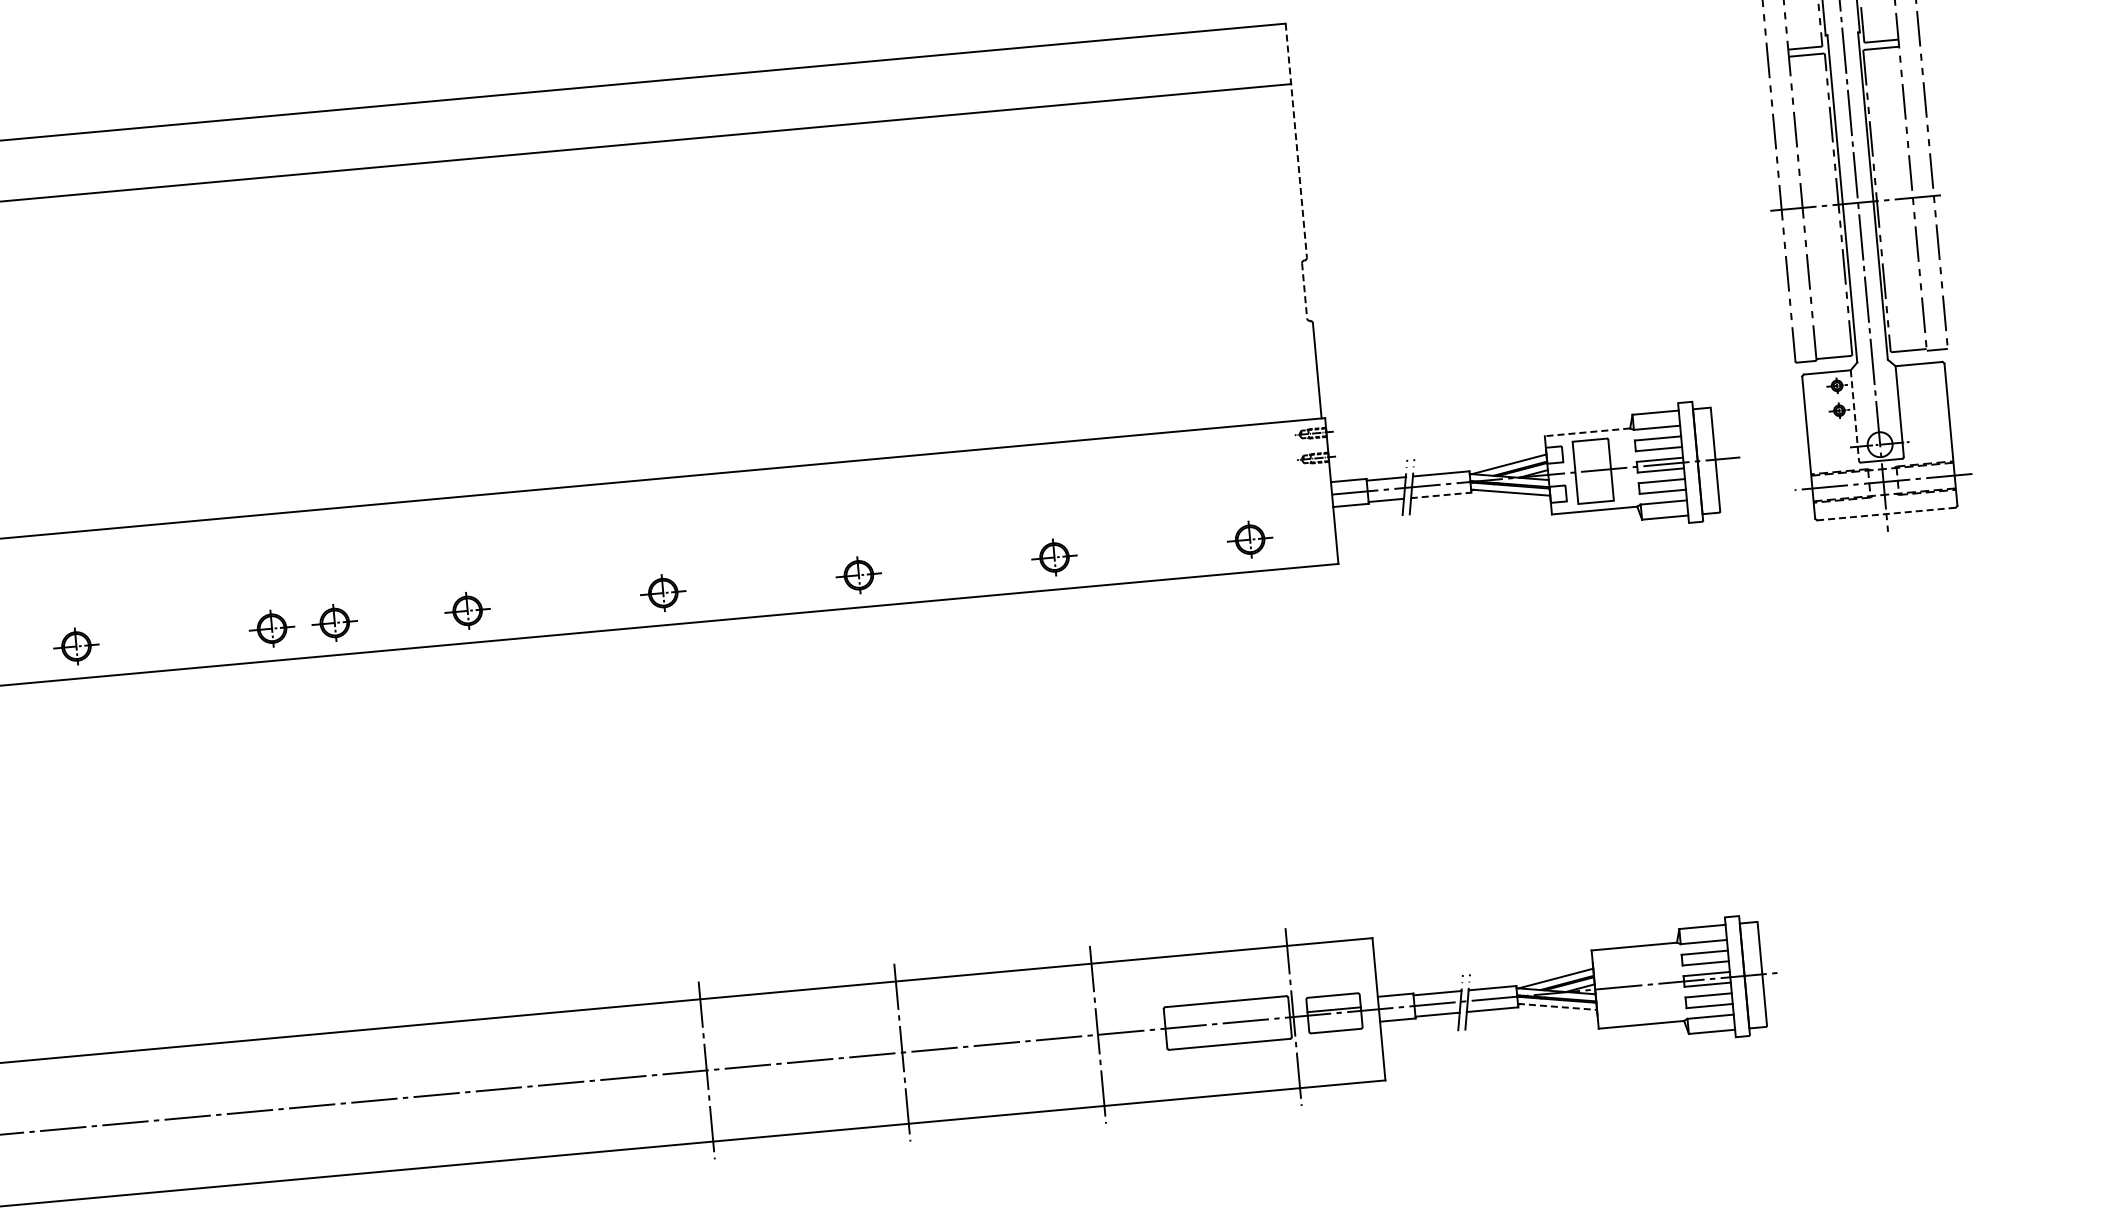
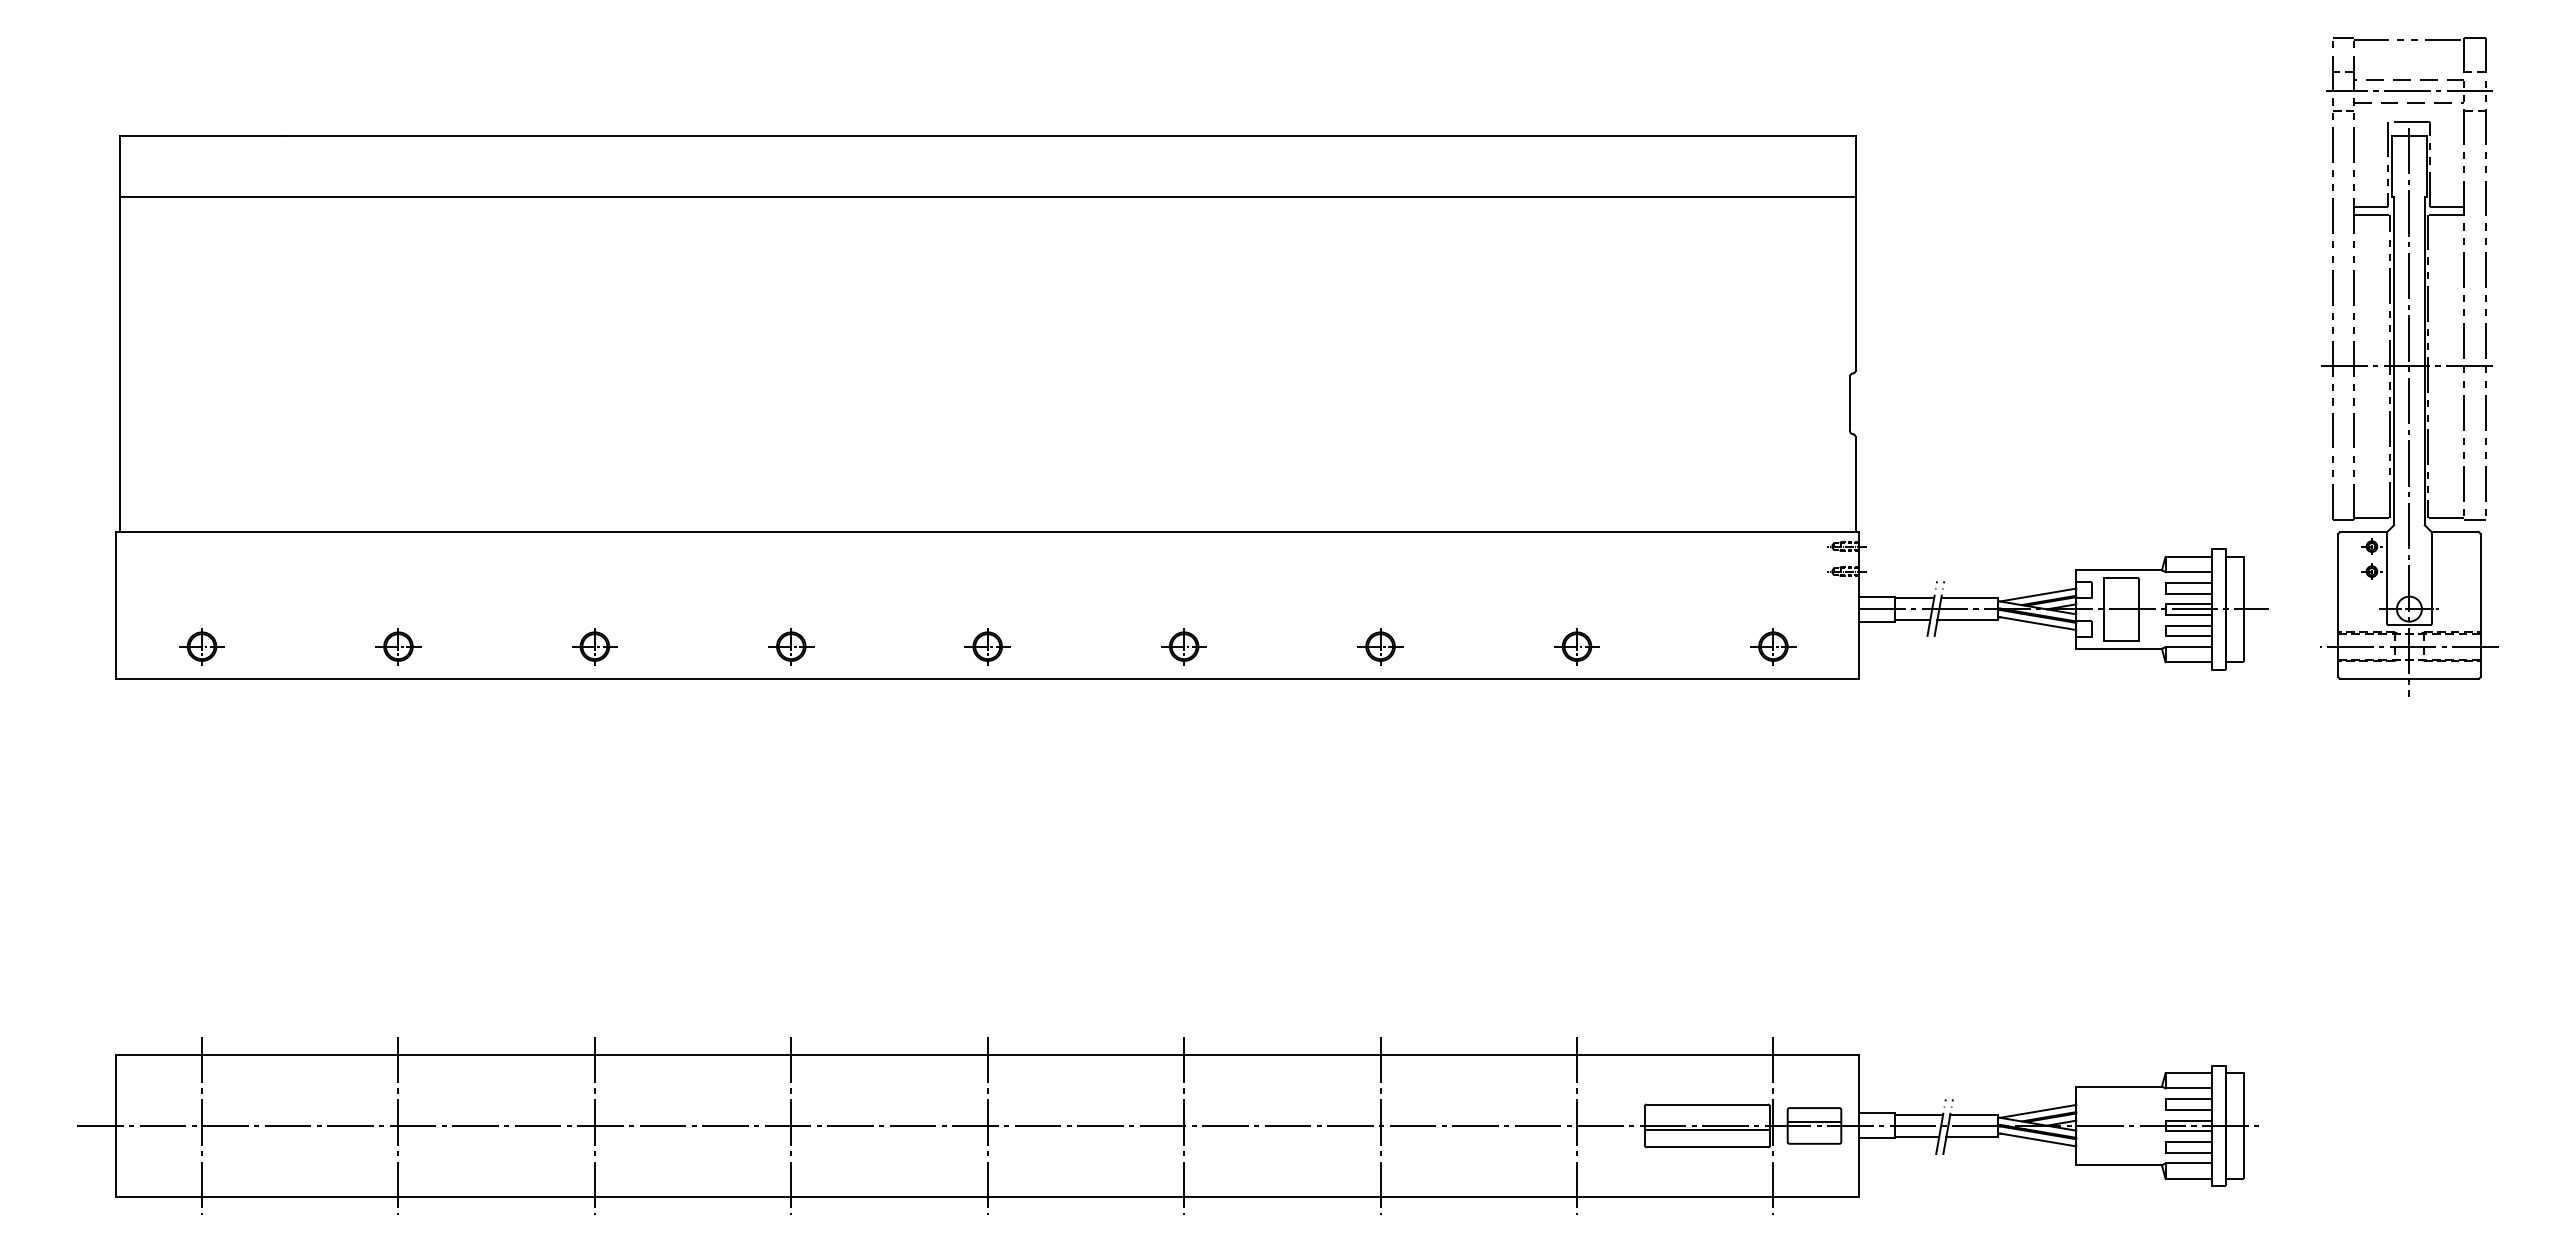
line: (1296, 140) -> (1855, 253), dashed -> solid
line: (1304, 290) -> (1850, 403), dashed -> solid
line: (1854, 415) -> (2386, 577), dashed -> solid
line: (1587, 432) -> (2119, 570), dashed -> solid
line: (1441, 494) -> (1968, 619), dashed -> solid
line: (1886, 513) -> (2409, 678), dashed -> solid
part: (334, 622) -> (854, 646), removed
line: (1557, 1006) -> (2037, 1139), dashed -> solid
line: (1227, 1026) -> (1706, 1129), added
line: (510, 1087) -> (987, 1125), added
line: (315, 1105) -> (791, 1125), added
line: (119, 1123) -> (594, 1125), added

